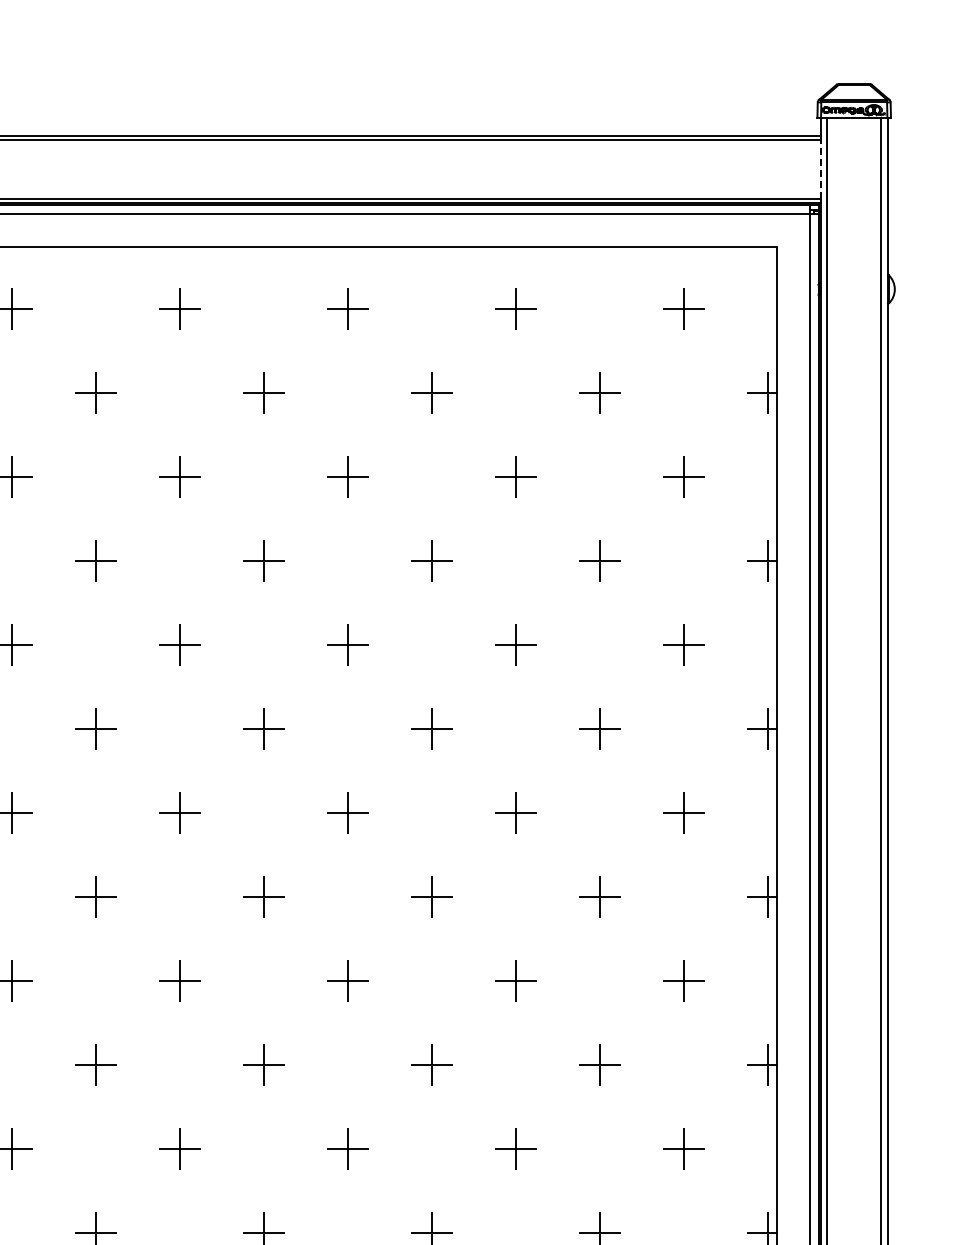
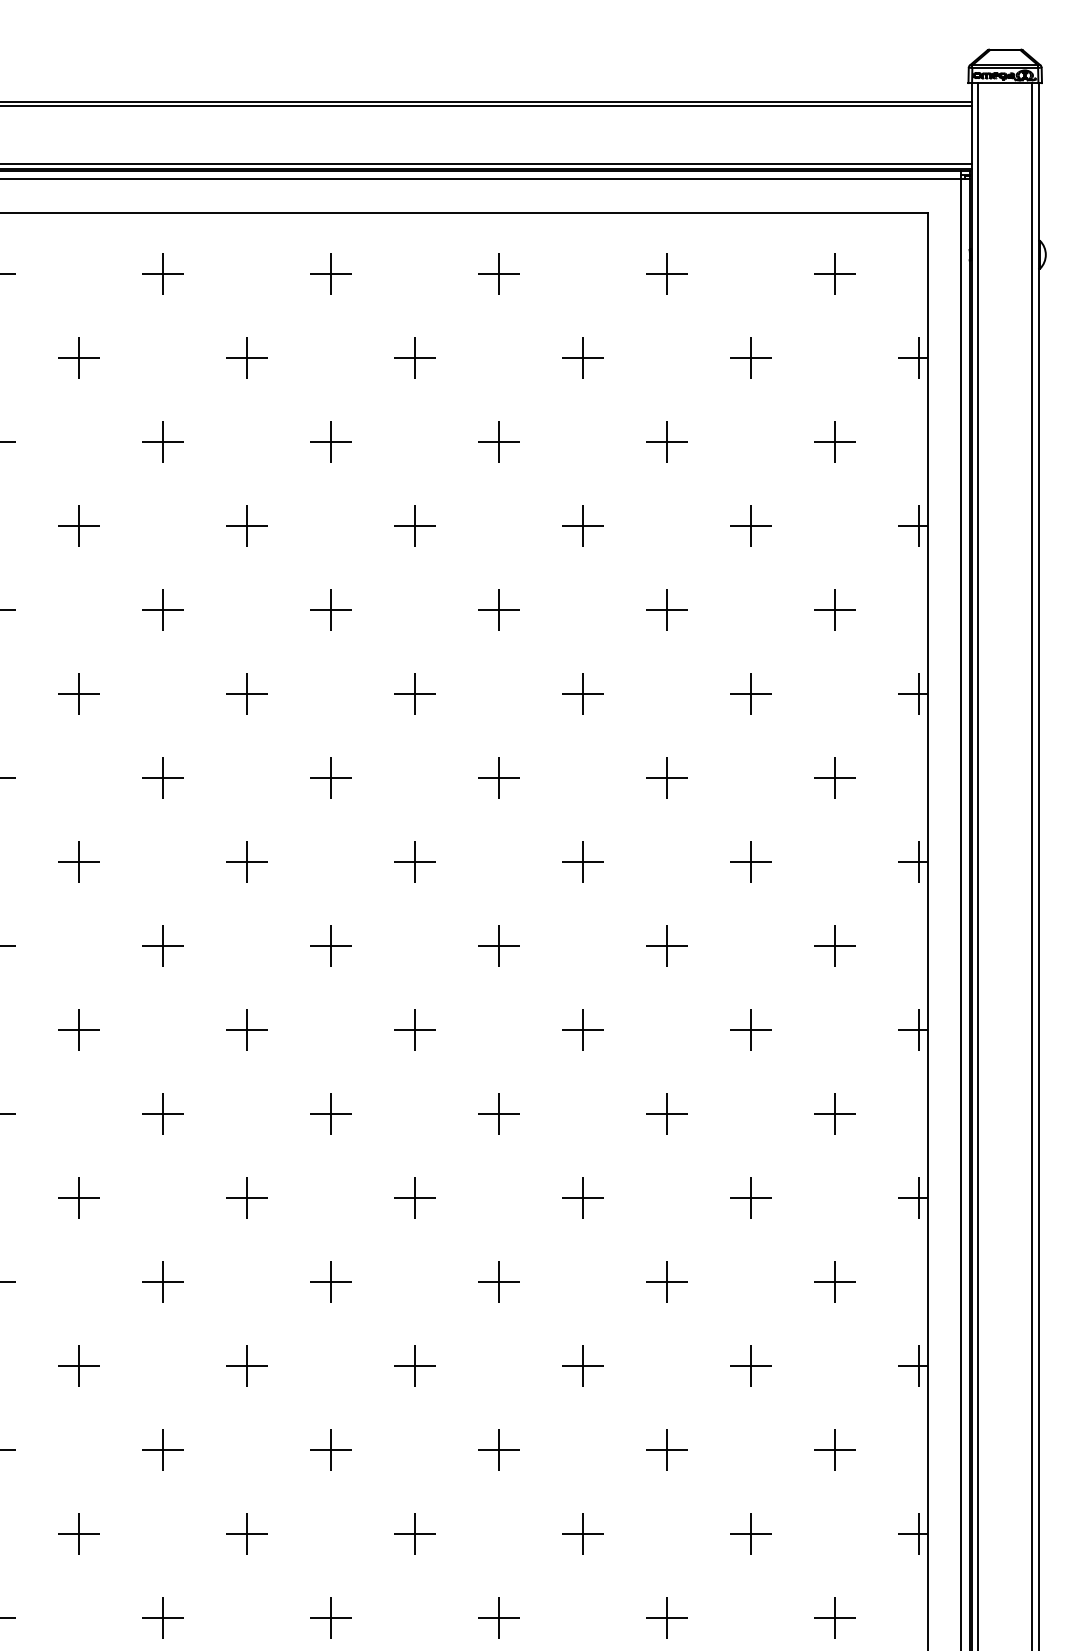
line: (820, 169) -> (971, 134), dashed -> solid

